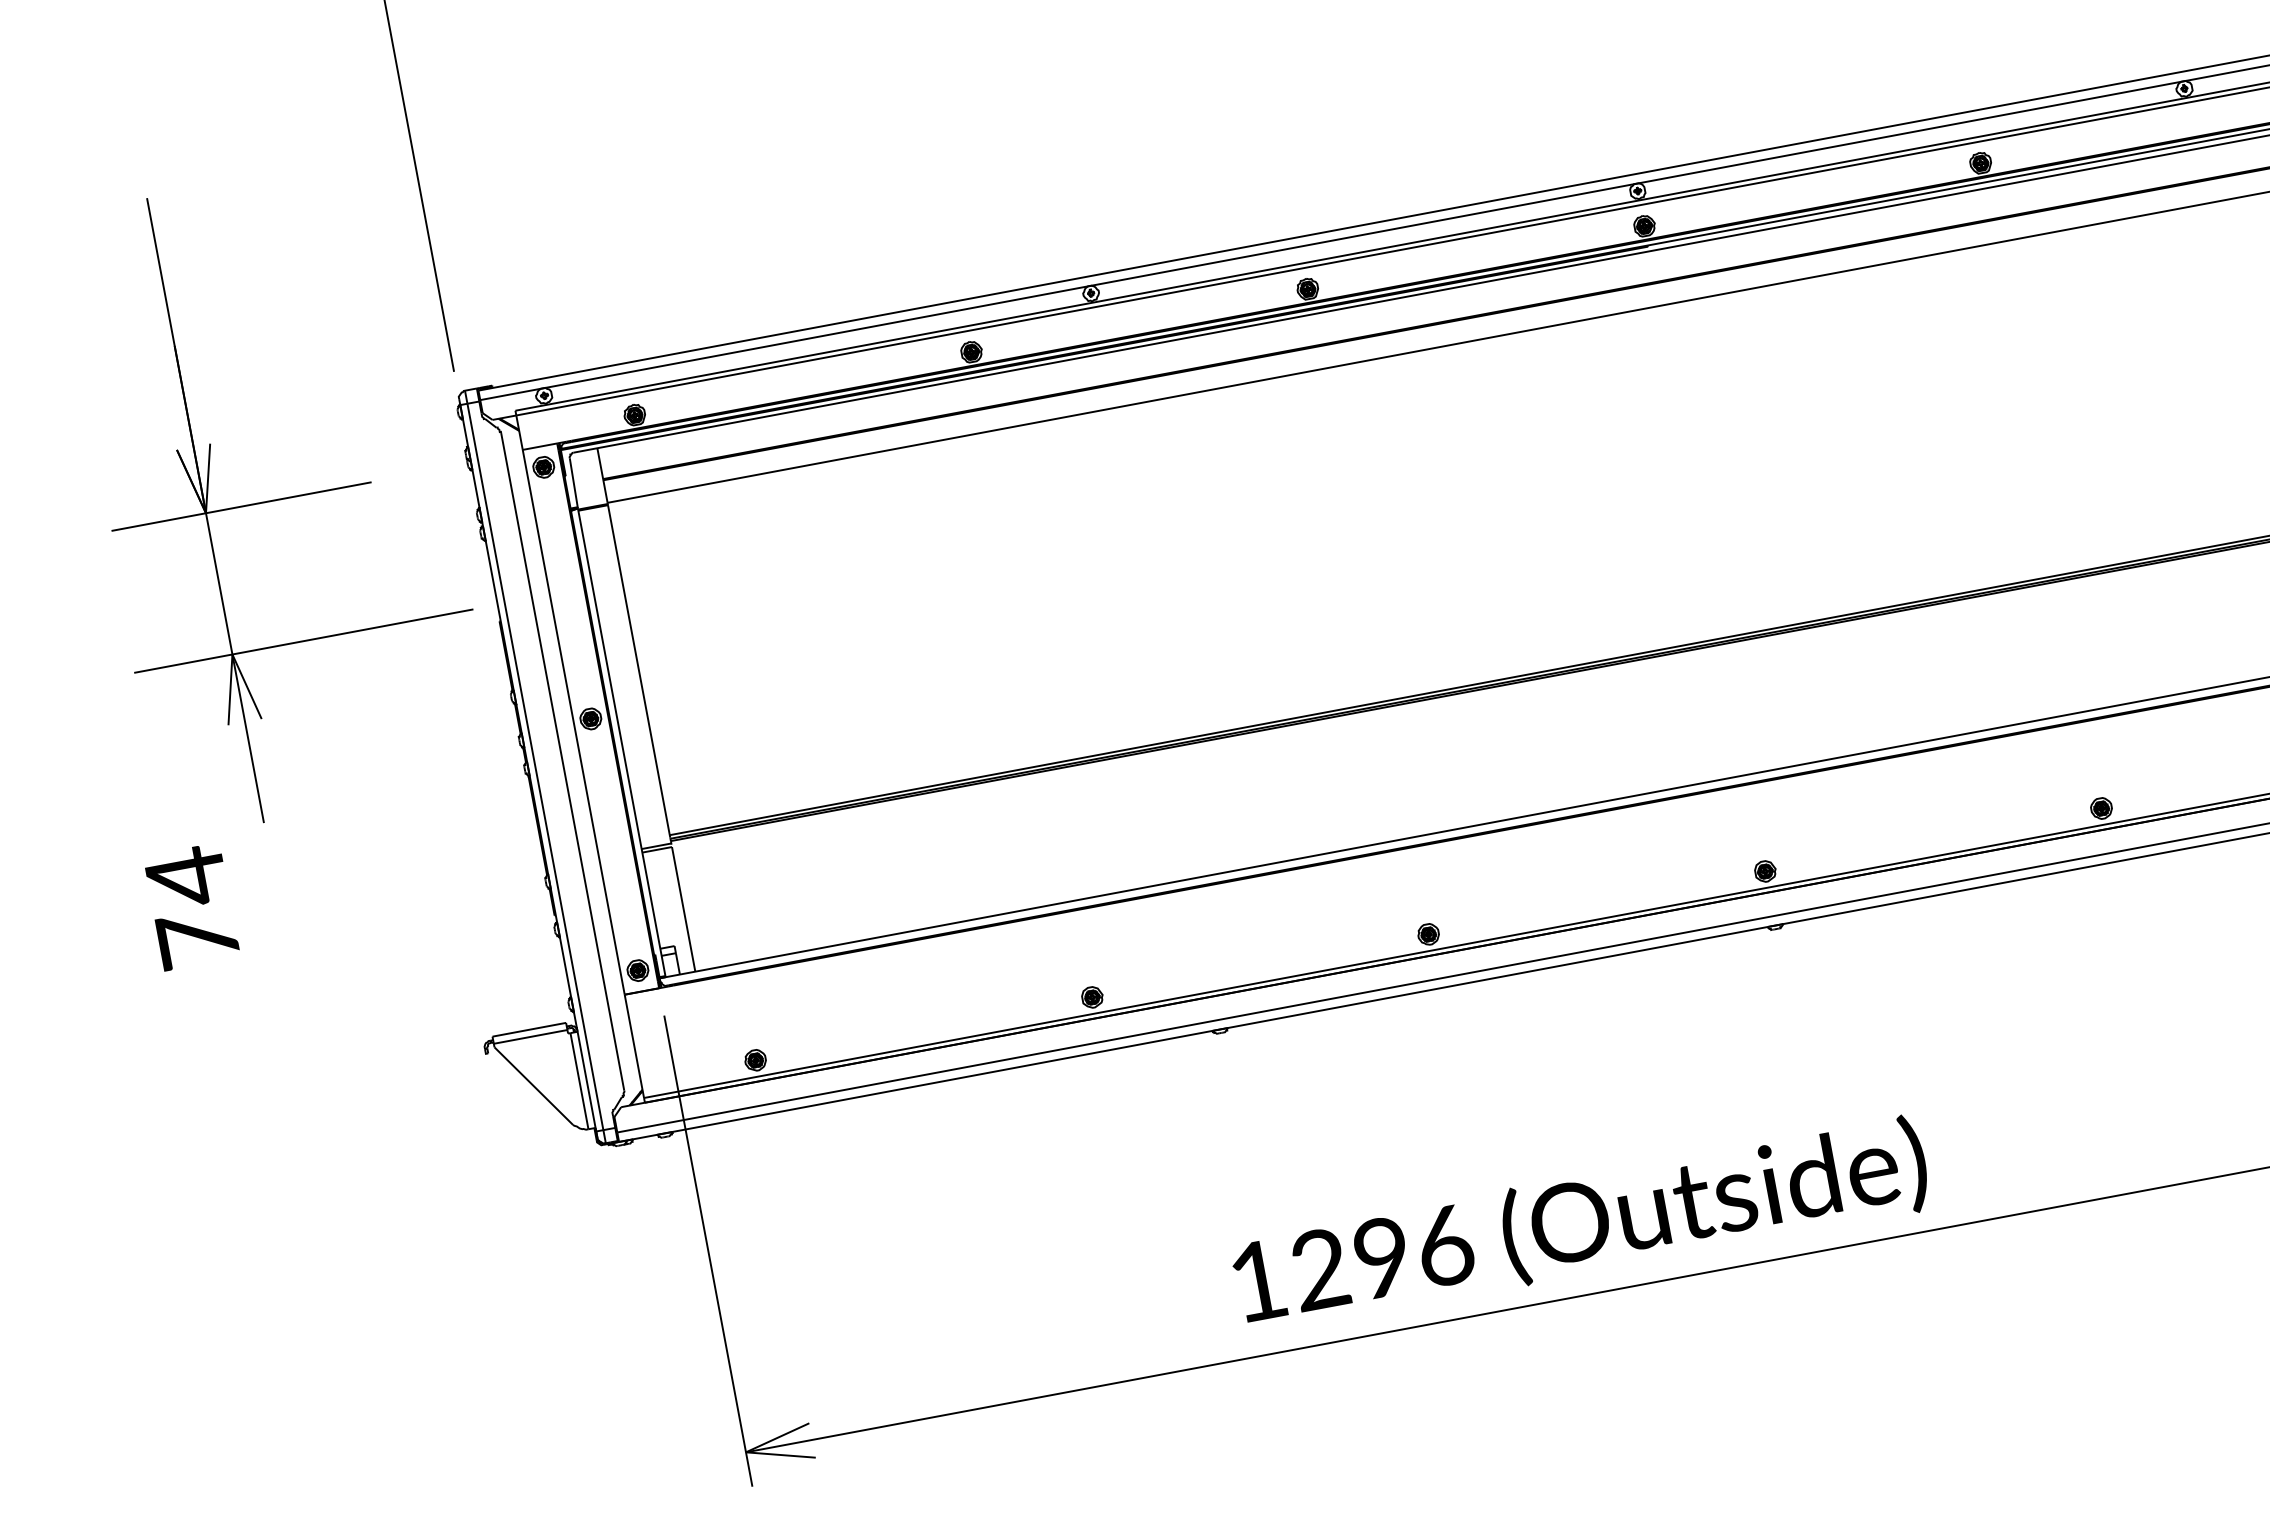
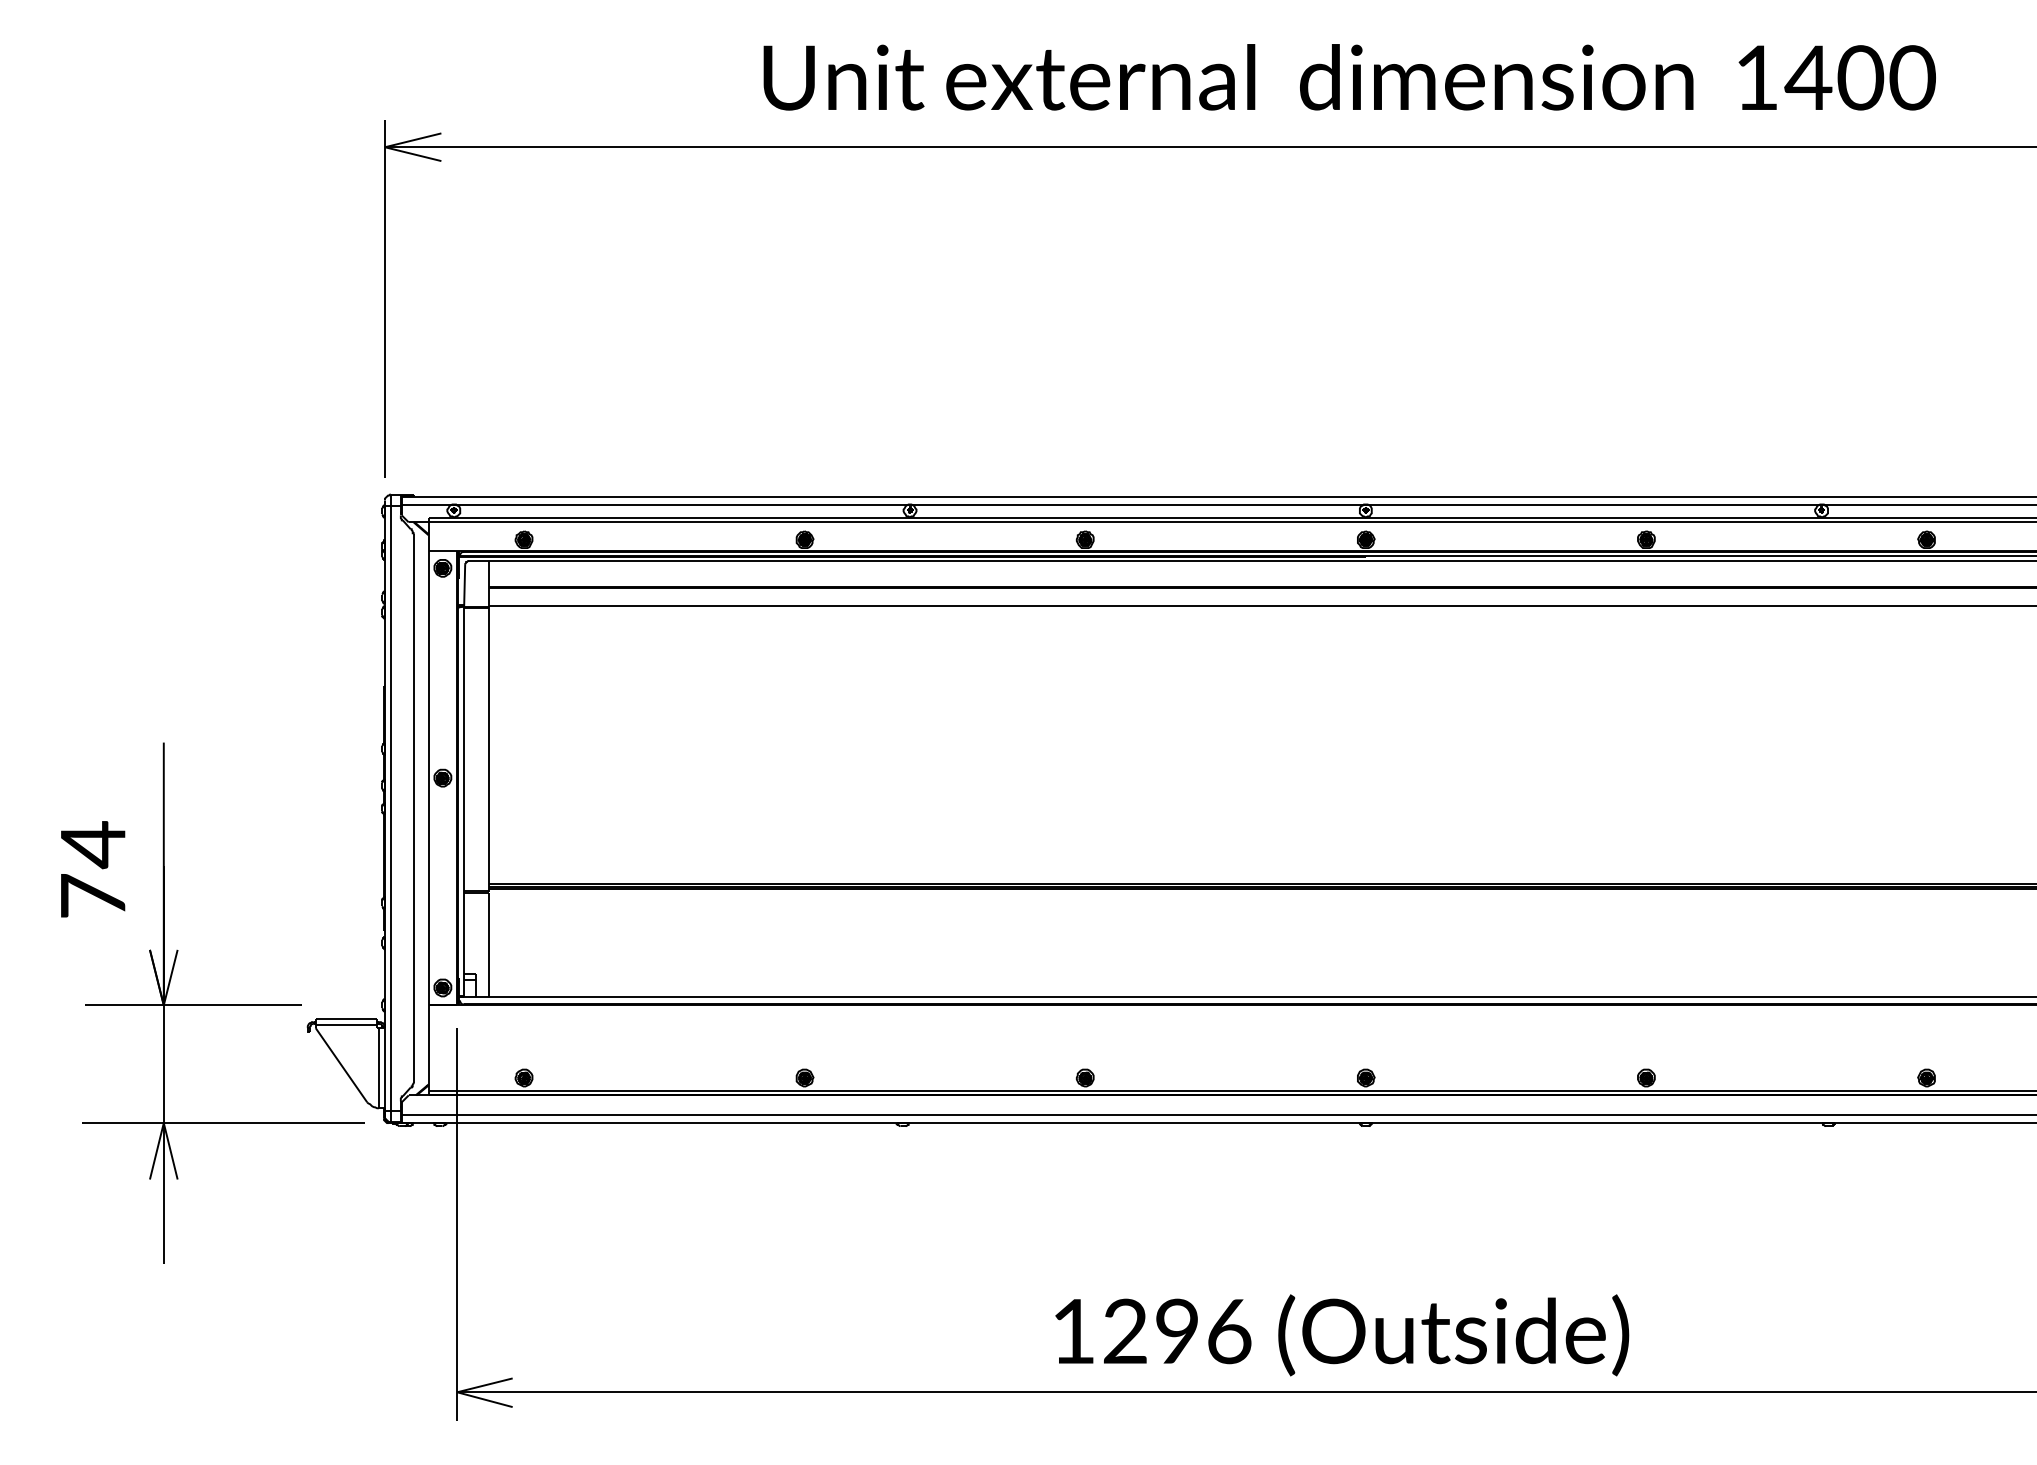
part: (276, 496) -> (223, 1002), moved
text: (1581, 1225) -> (1342, 1335), moved

